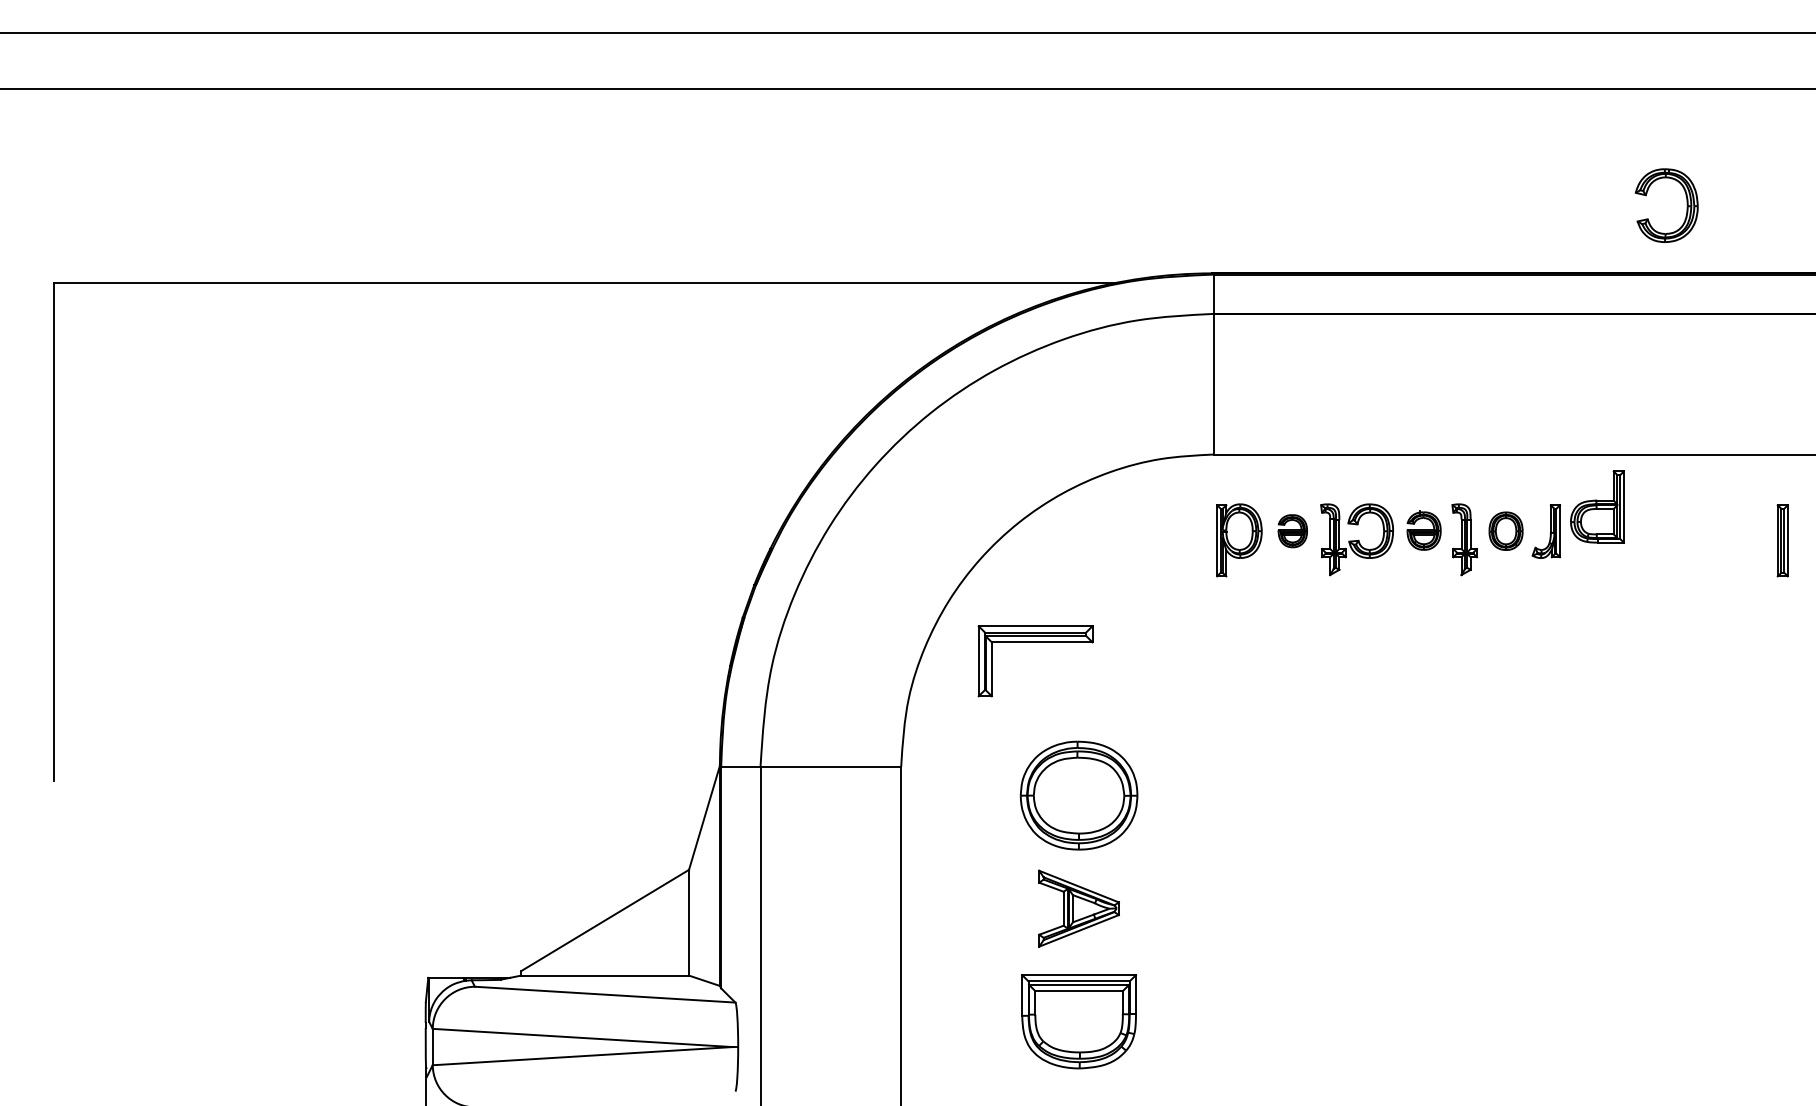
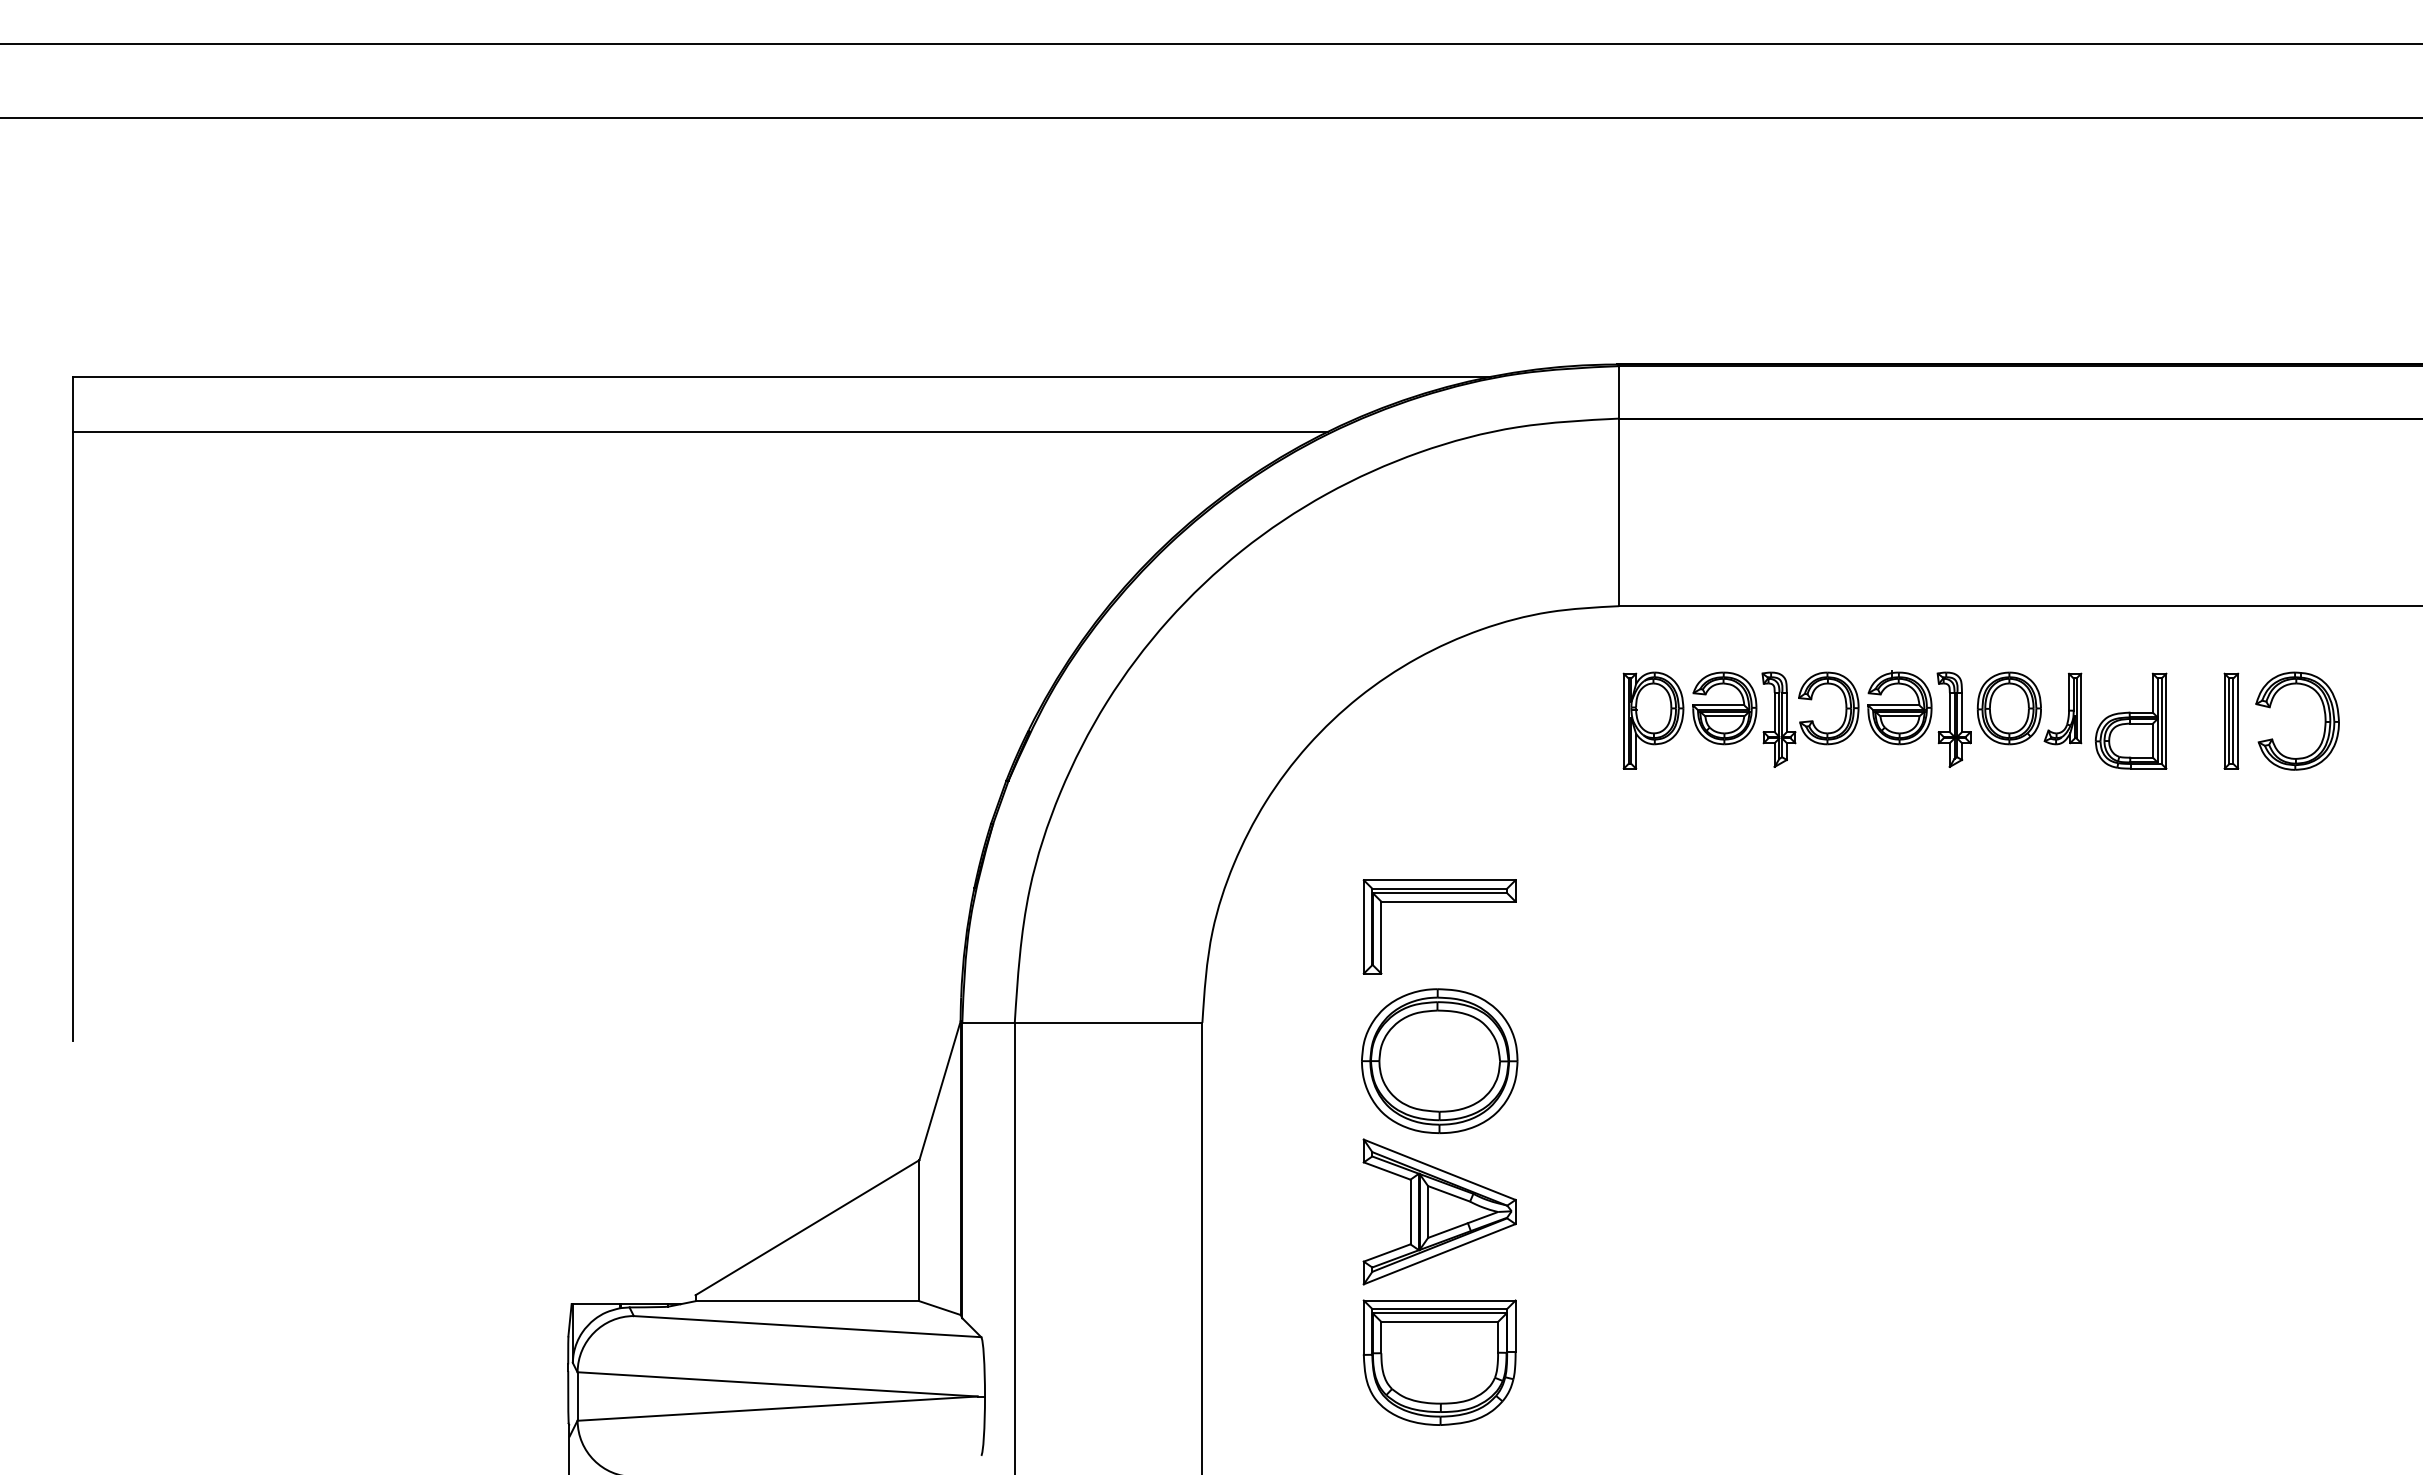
part: (1686, 205) -> (2324, 720), moved
line: (524, 323) -> (699, 431), added
part: (1596, 506) -> (2130, 720), moved
part: (1423, 530) -> (1899, 707), size x1.43
part: (1292, 531) -> (1724, 708), size x1.67
part: (1505, 531) -> (2008, 708), size x1.43
part: (1782, 540) -> (2231, 720), moved
part: (1035, 642) -> (1439, 902), moved
part: (1078, 908) -> (1439, 1211), size x1.43

